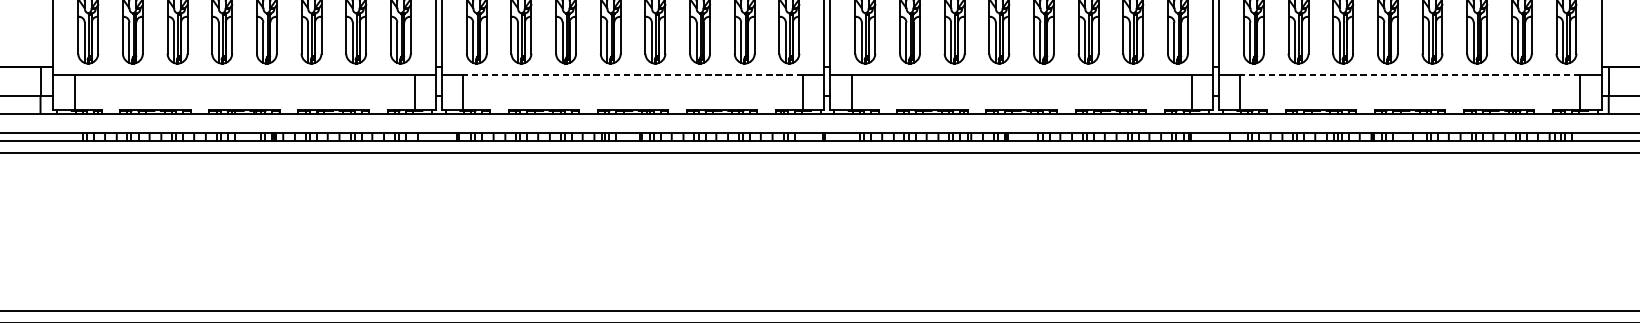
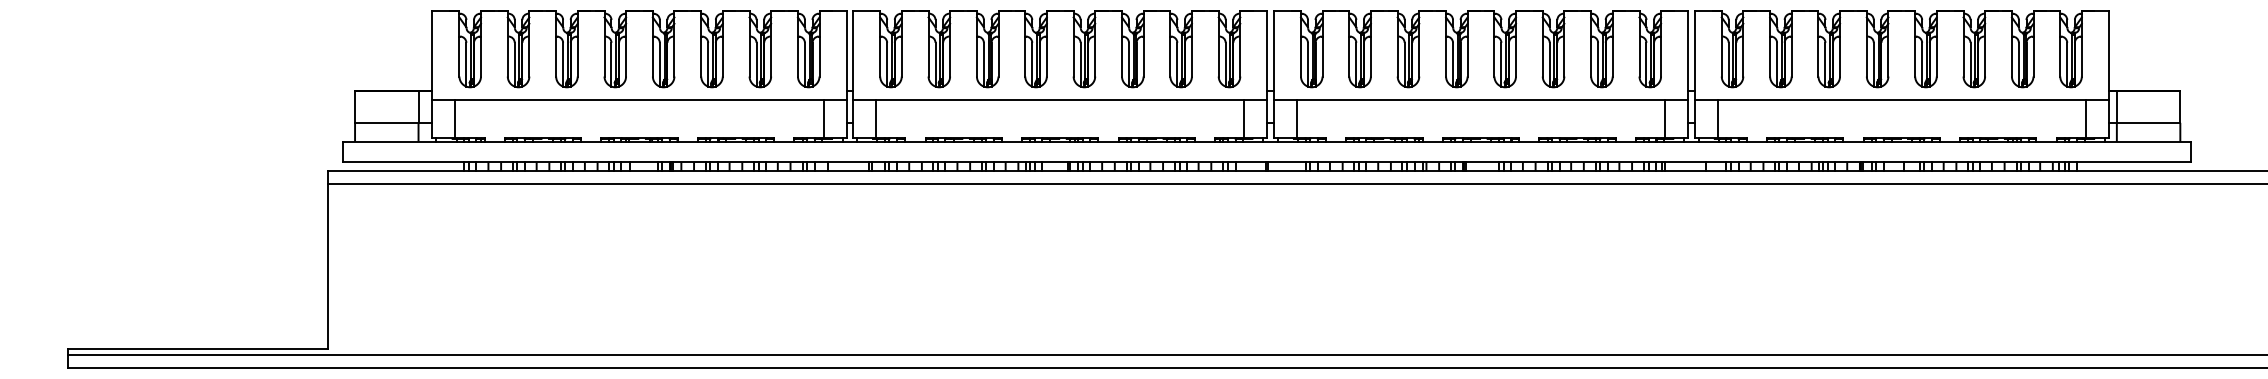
line: (632, 75) -> (1059, 100), dashed -> solid
line: (1409, 75) -> (1901, 100), dashed -> solid

